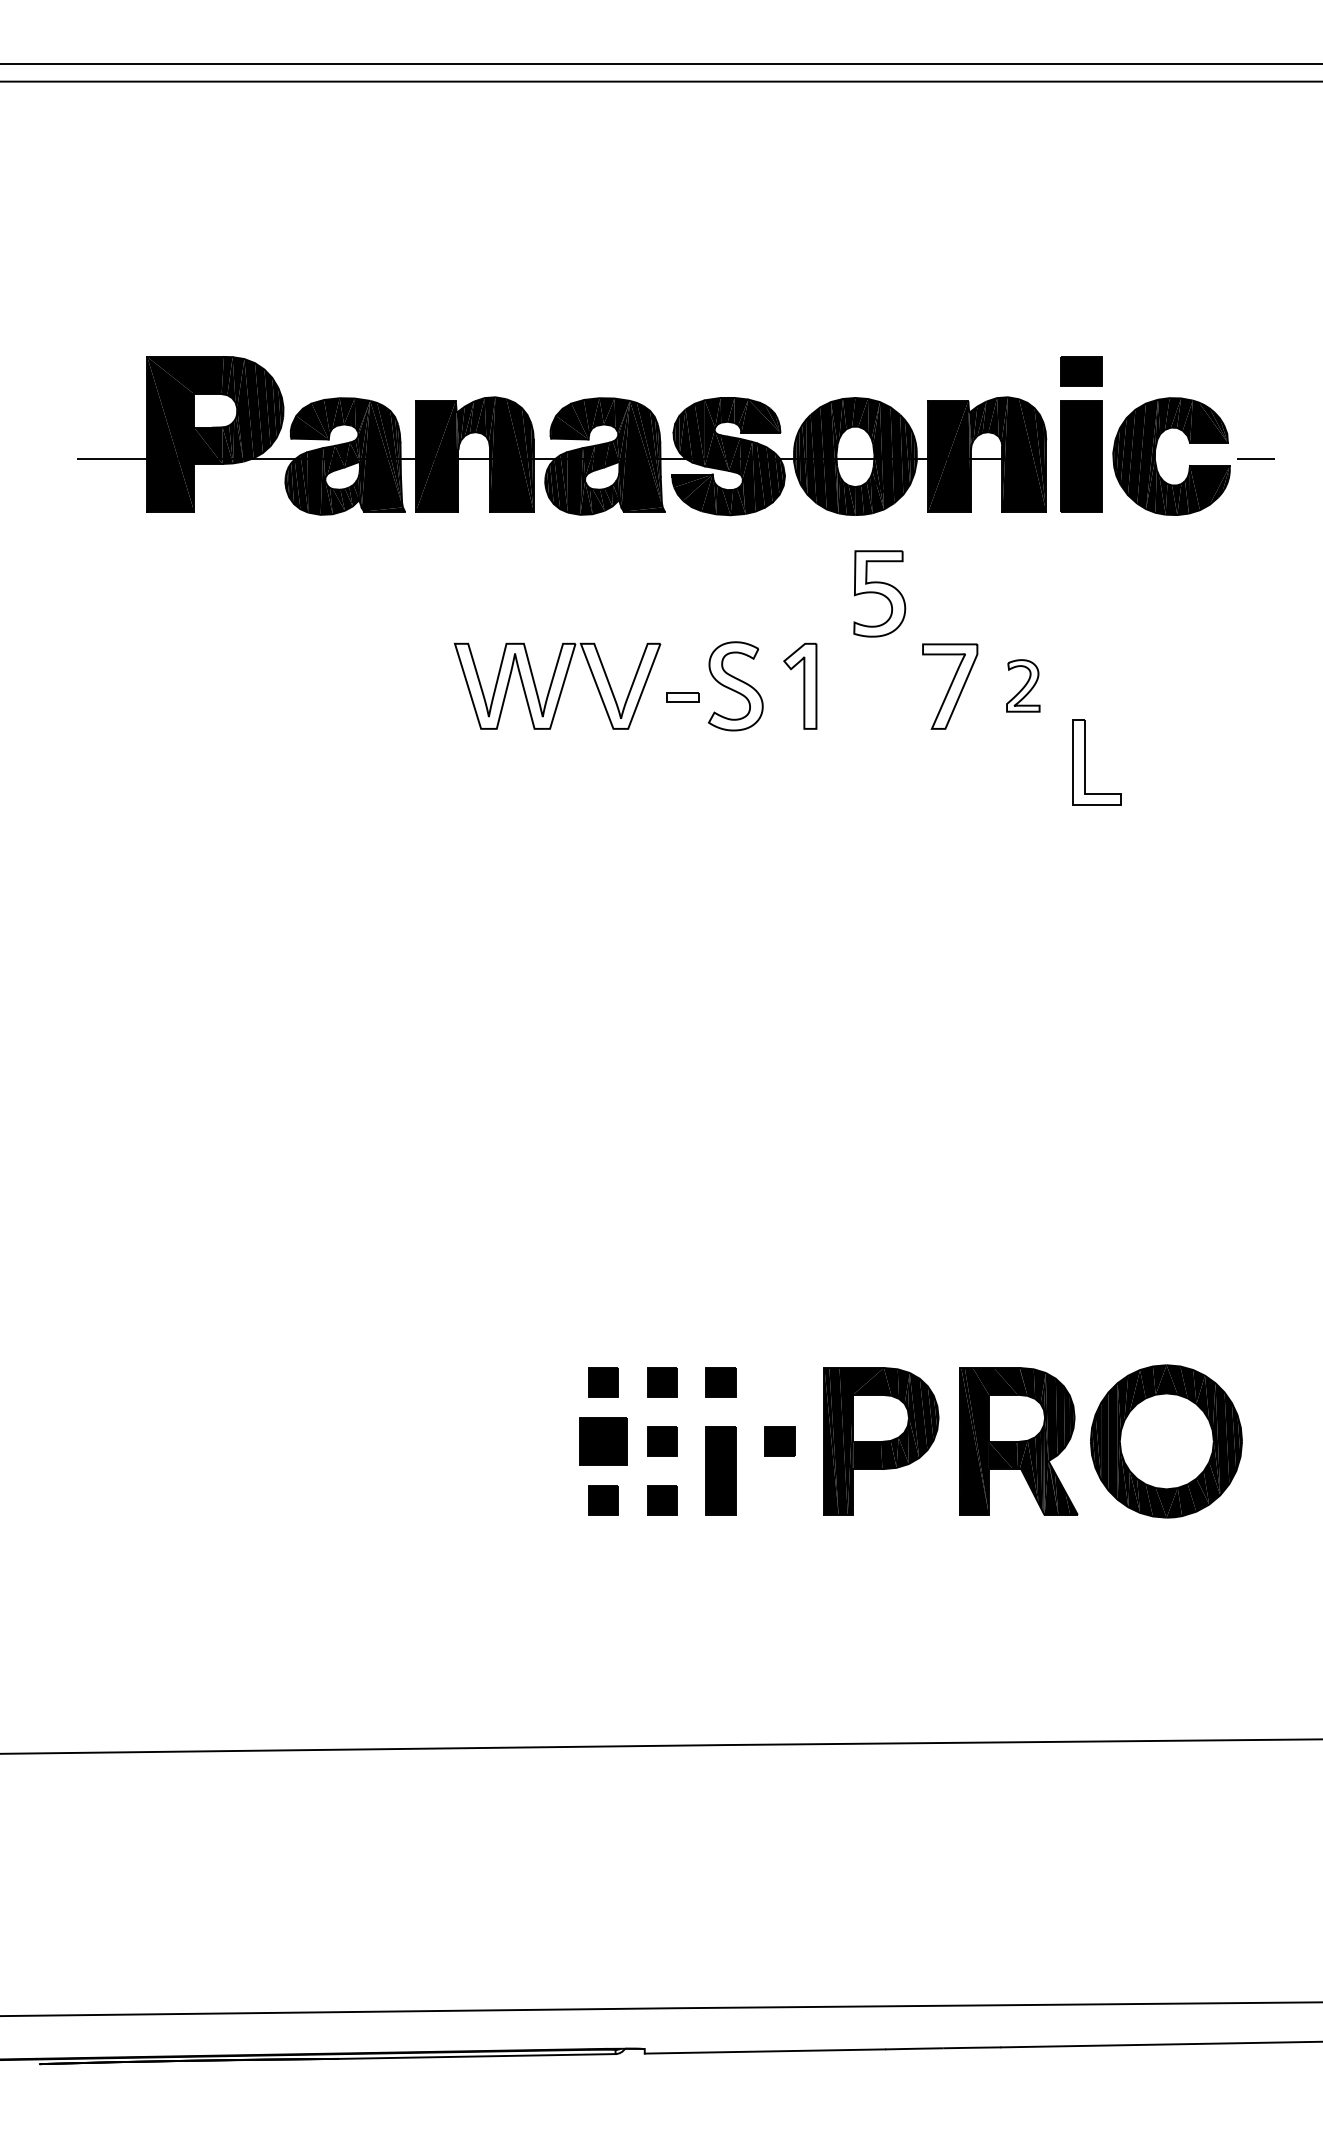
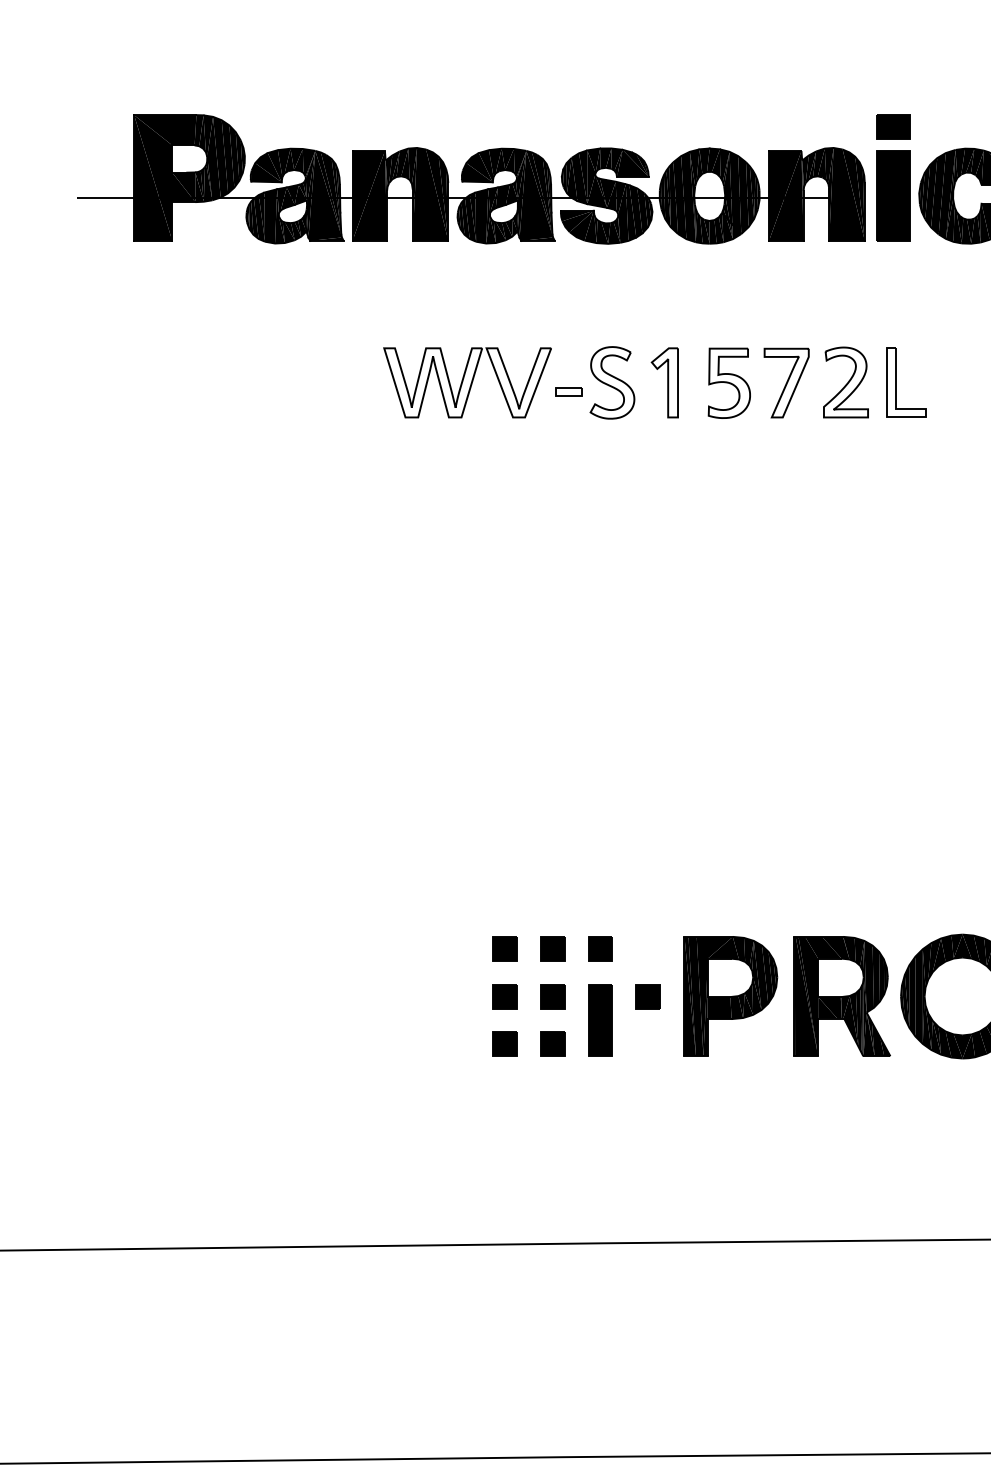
part: (879, 593) -> (729, 383), moved
part: (1023, 685) -> (846, 382), size x1.67
part: (1085, 762) -> (896, 383), moved
part: (603, 1441) -> (504, 996), size x0.62

